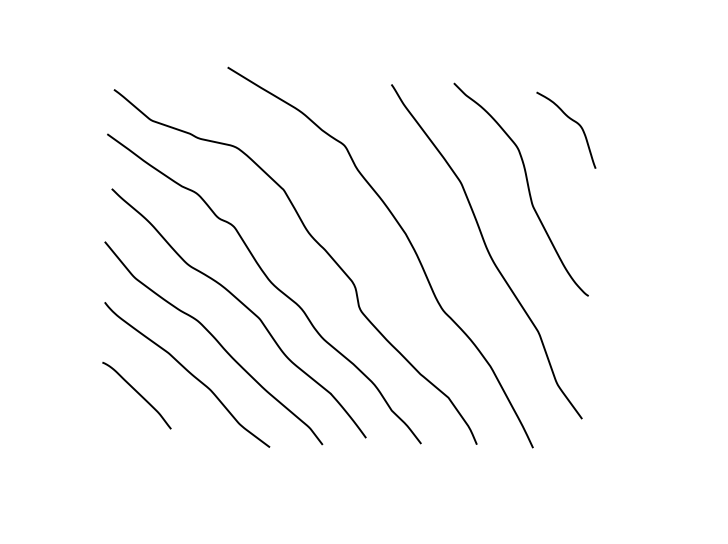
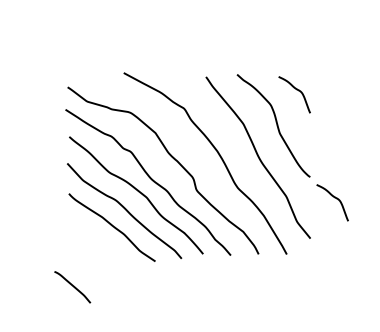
curve: (634, 341) -> (334, 198), added
curve: (136, 393) -> (72, 286), moved

